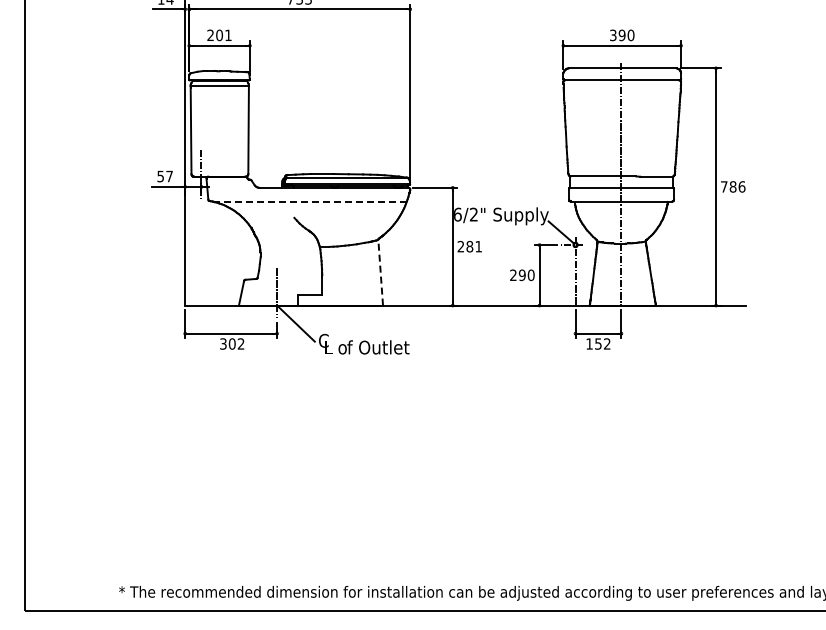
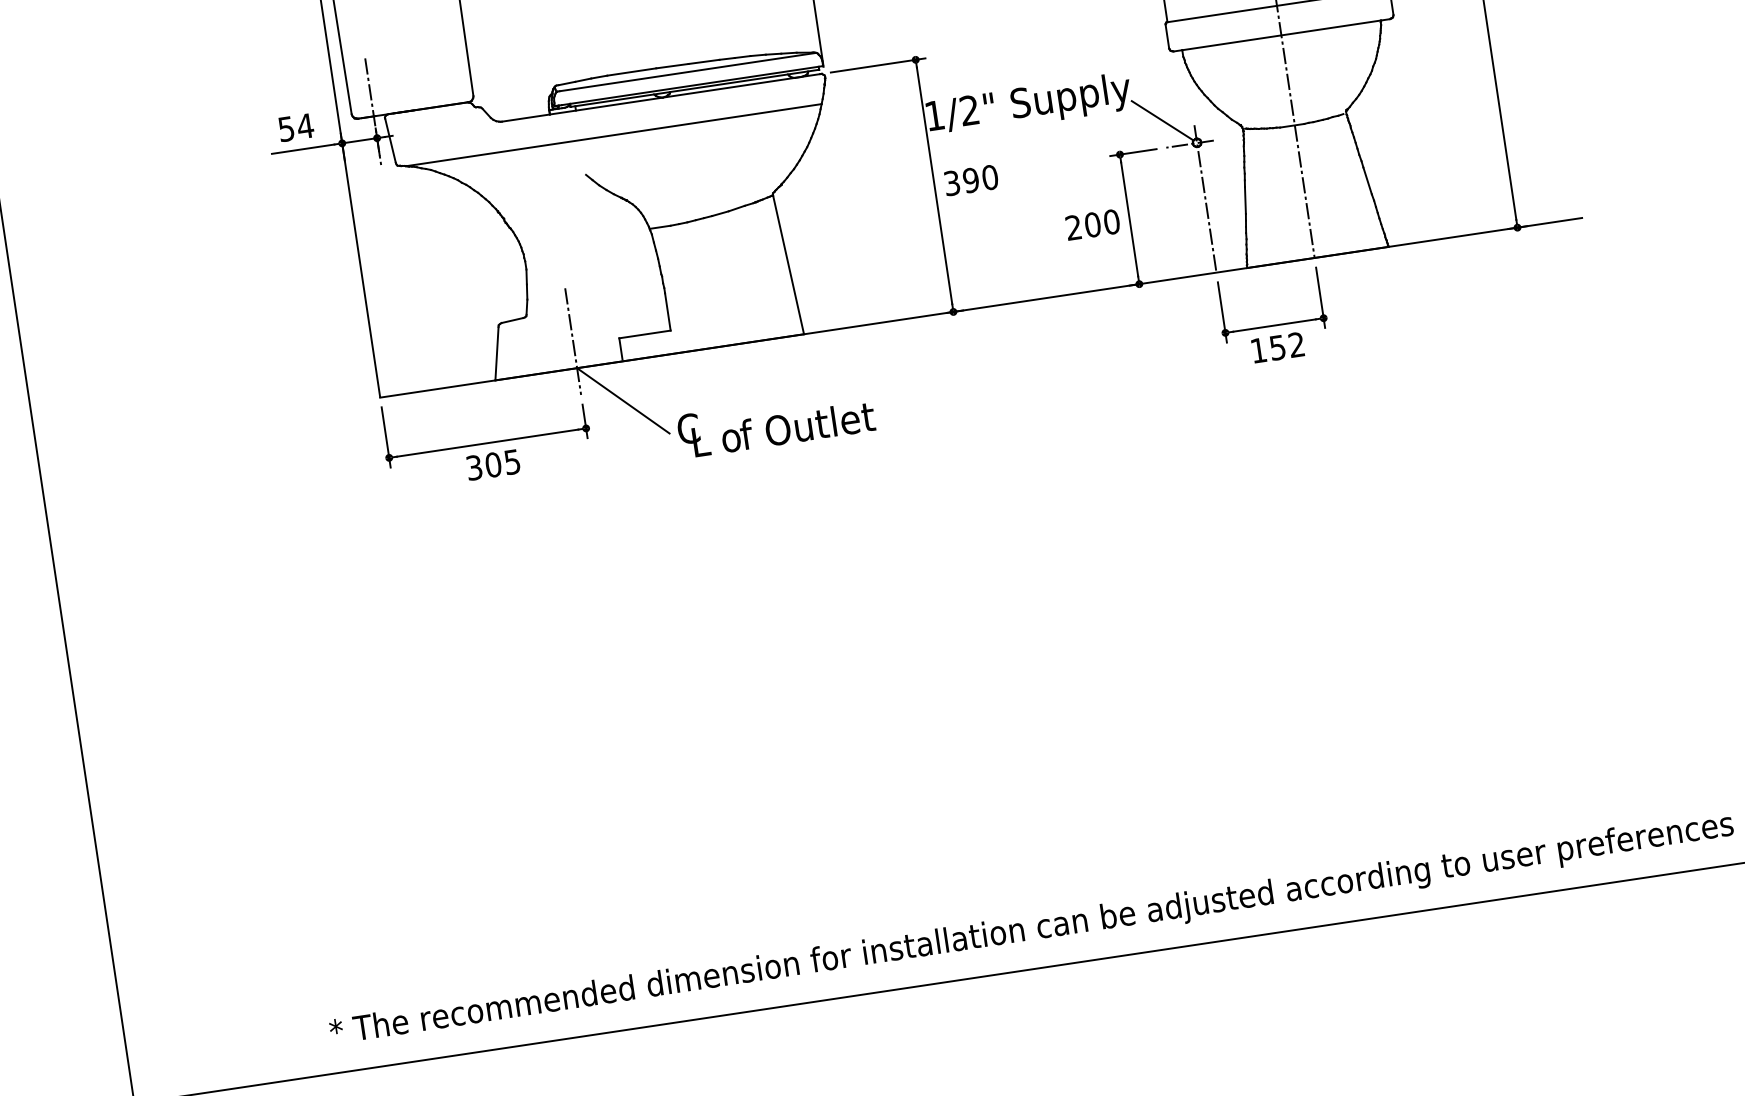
text: (169, 176) -> (305, 126), 57 -> 54
line: (309, 201) -> (613, 134), dashed -> solid
text: (457, 214) -> (934, 115), 6/2" -> 1/2"
text: (469, 246) -> (970, 180), 281 -> 390
line: (380, 272) -> (788, 264), dashed -> solid
text: (521, 275) -> (1091, 225), 290 -> 200
text: (240, 343) -> (510, 461), 302 -> 305

